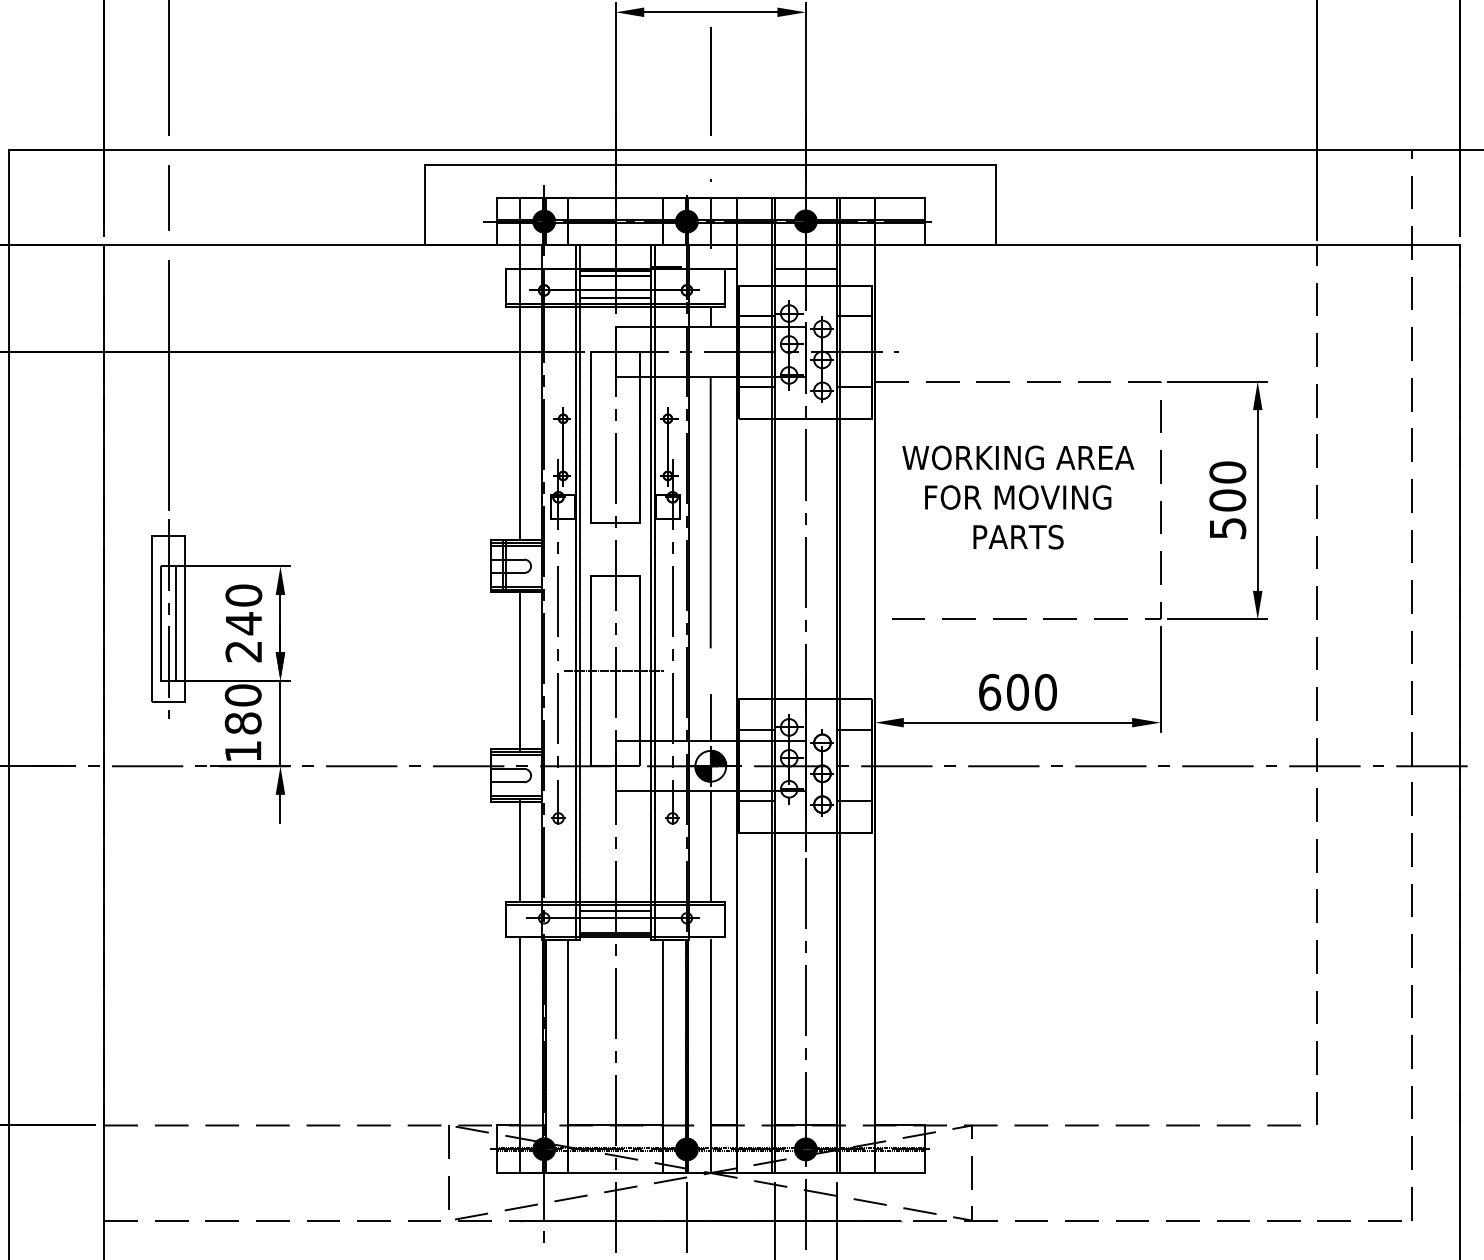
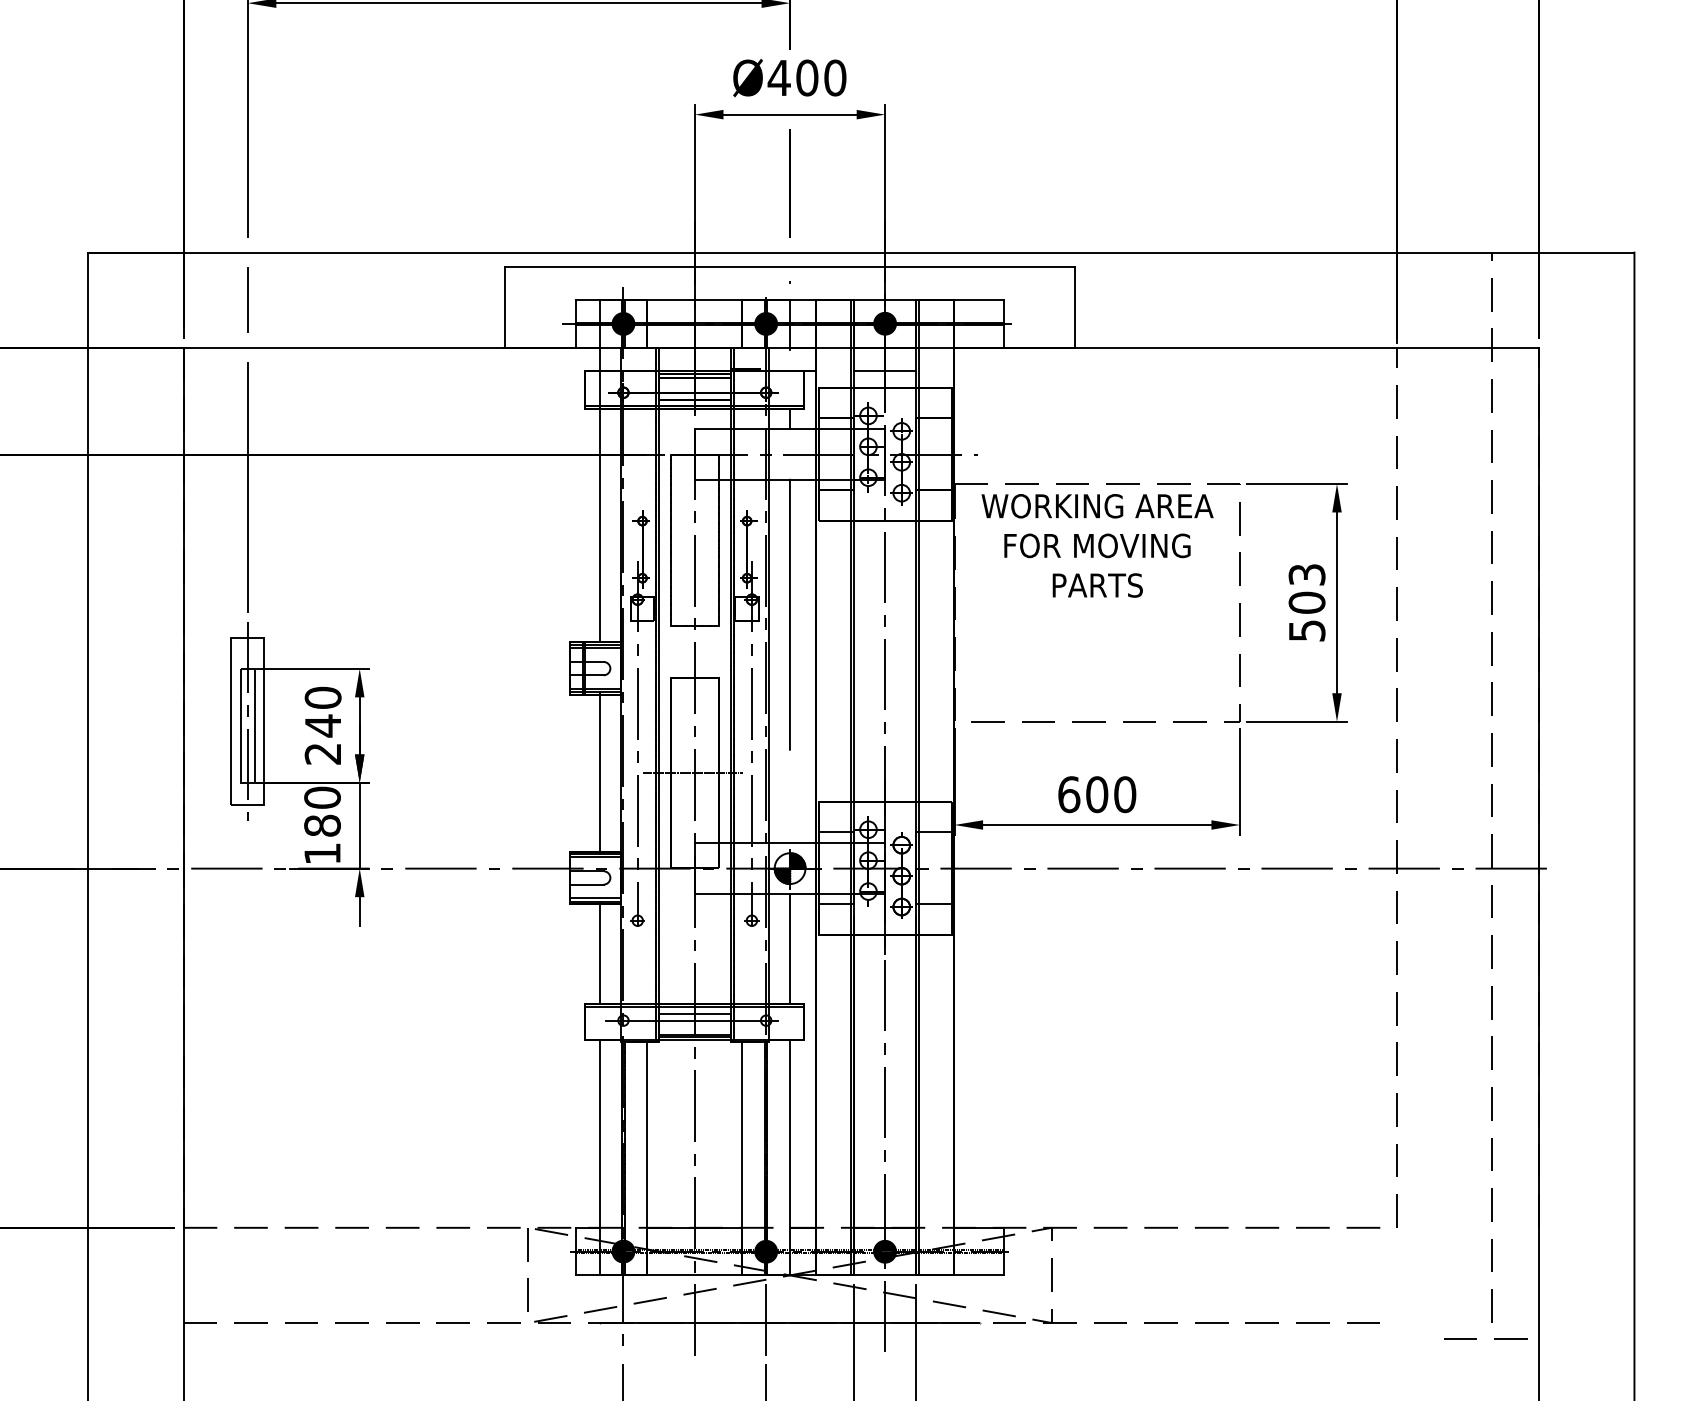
text: (1227, 472) -> (1306, 574), 500 -> 503
text: (1018, 497) -> (1097, 545), moved
line: (710, 718) -> (789, 820), removed
line: (1350, 1220) -> (1476, 1338), moved

